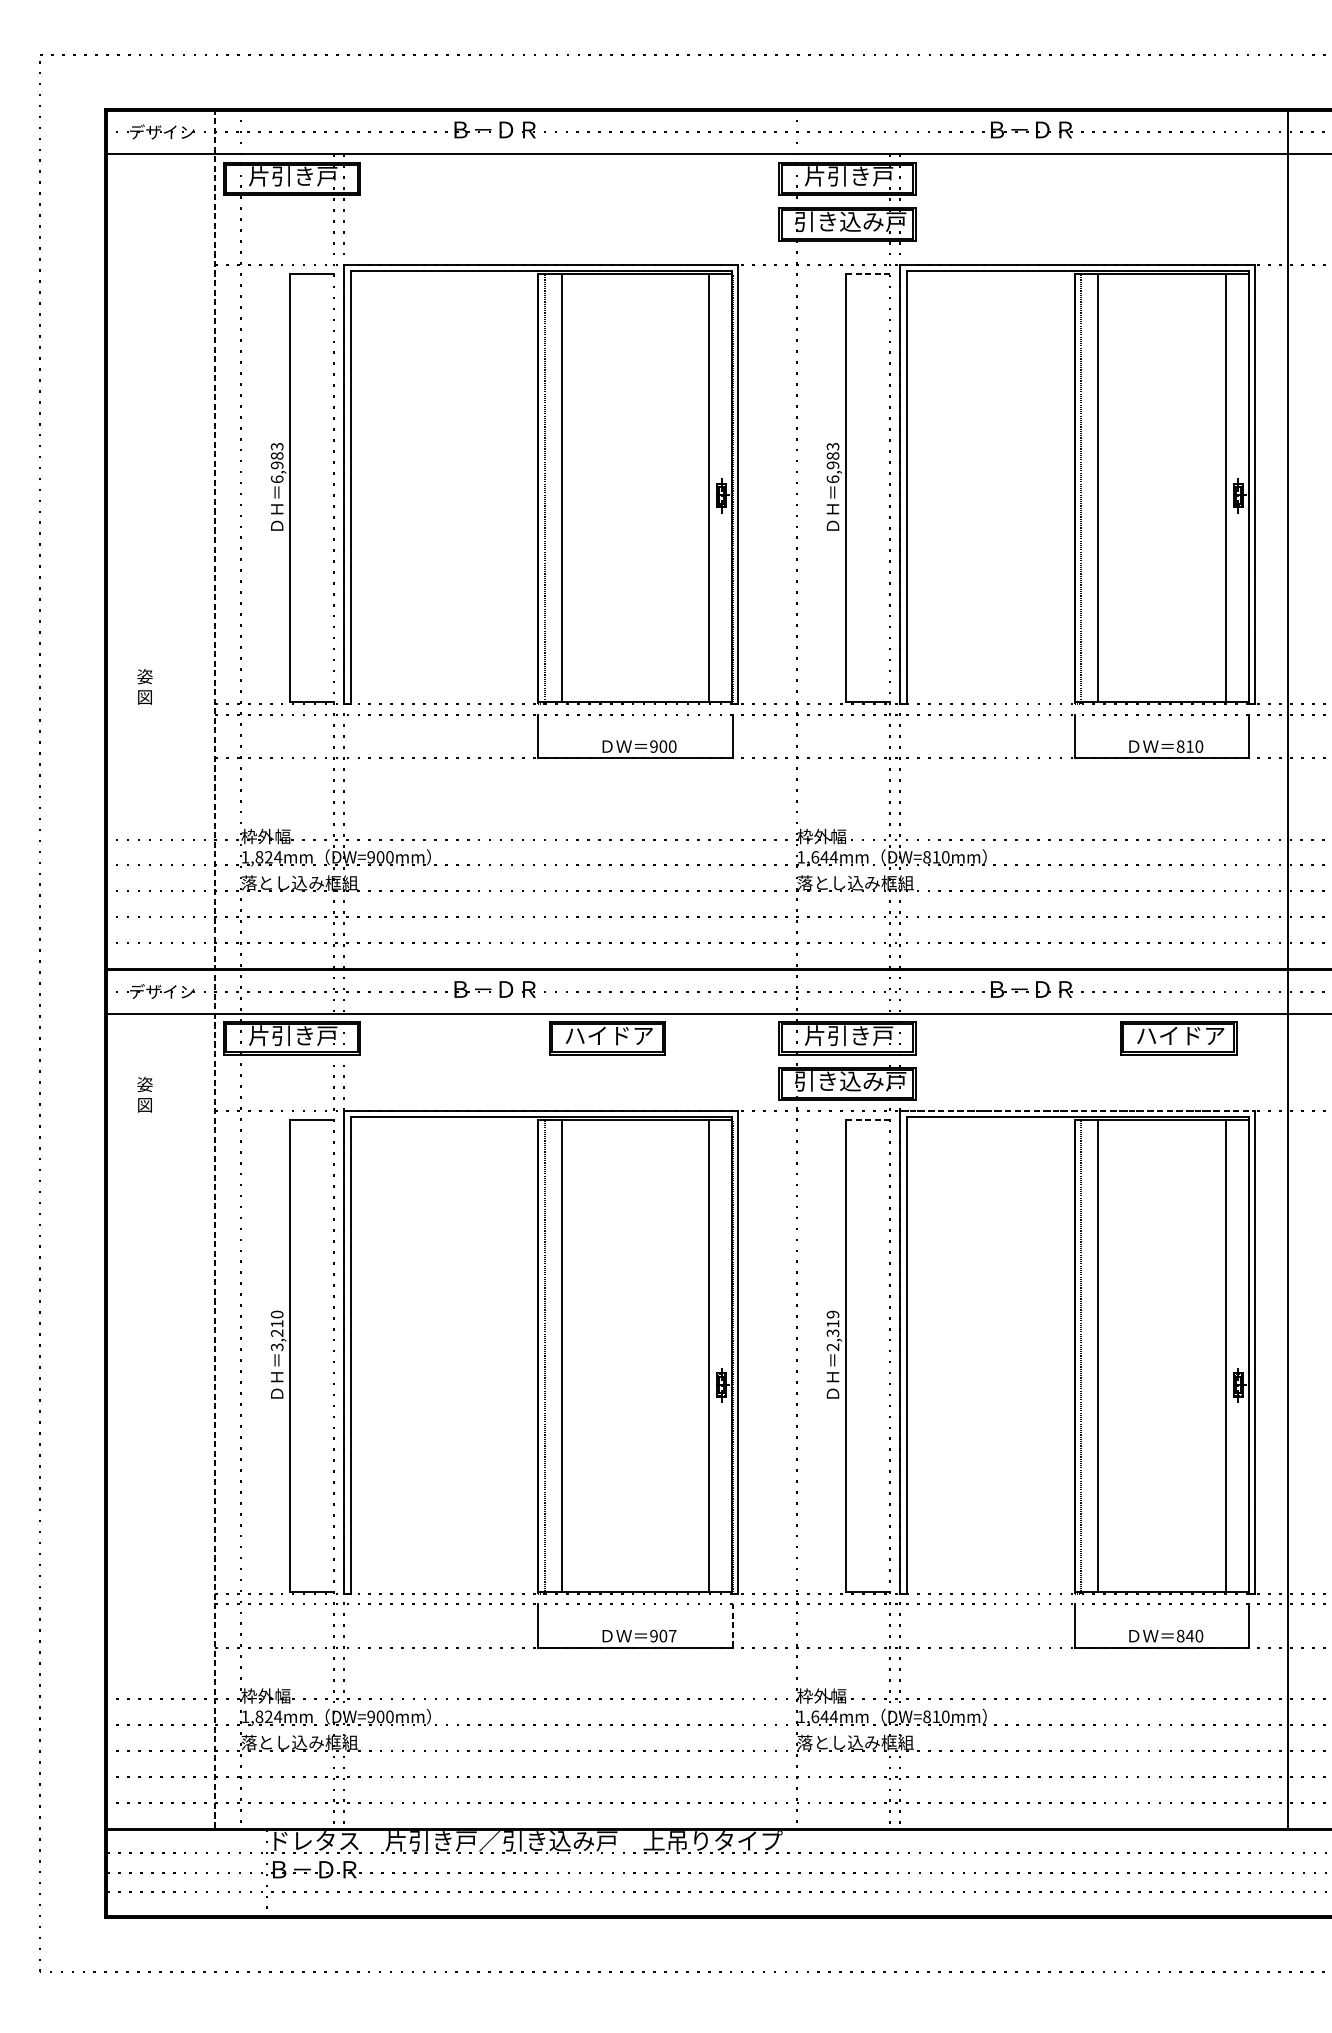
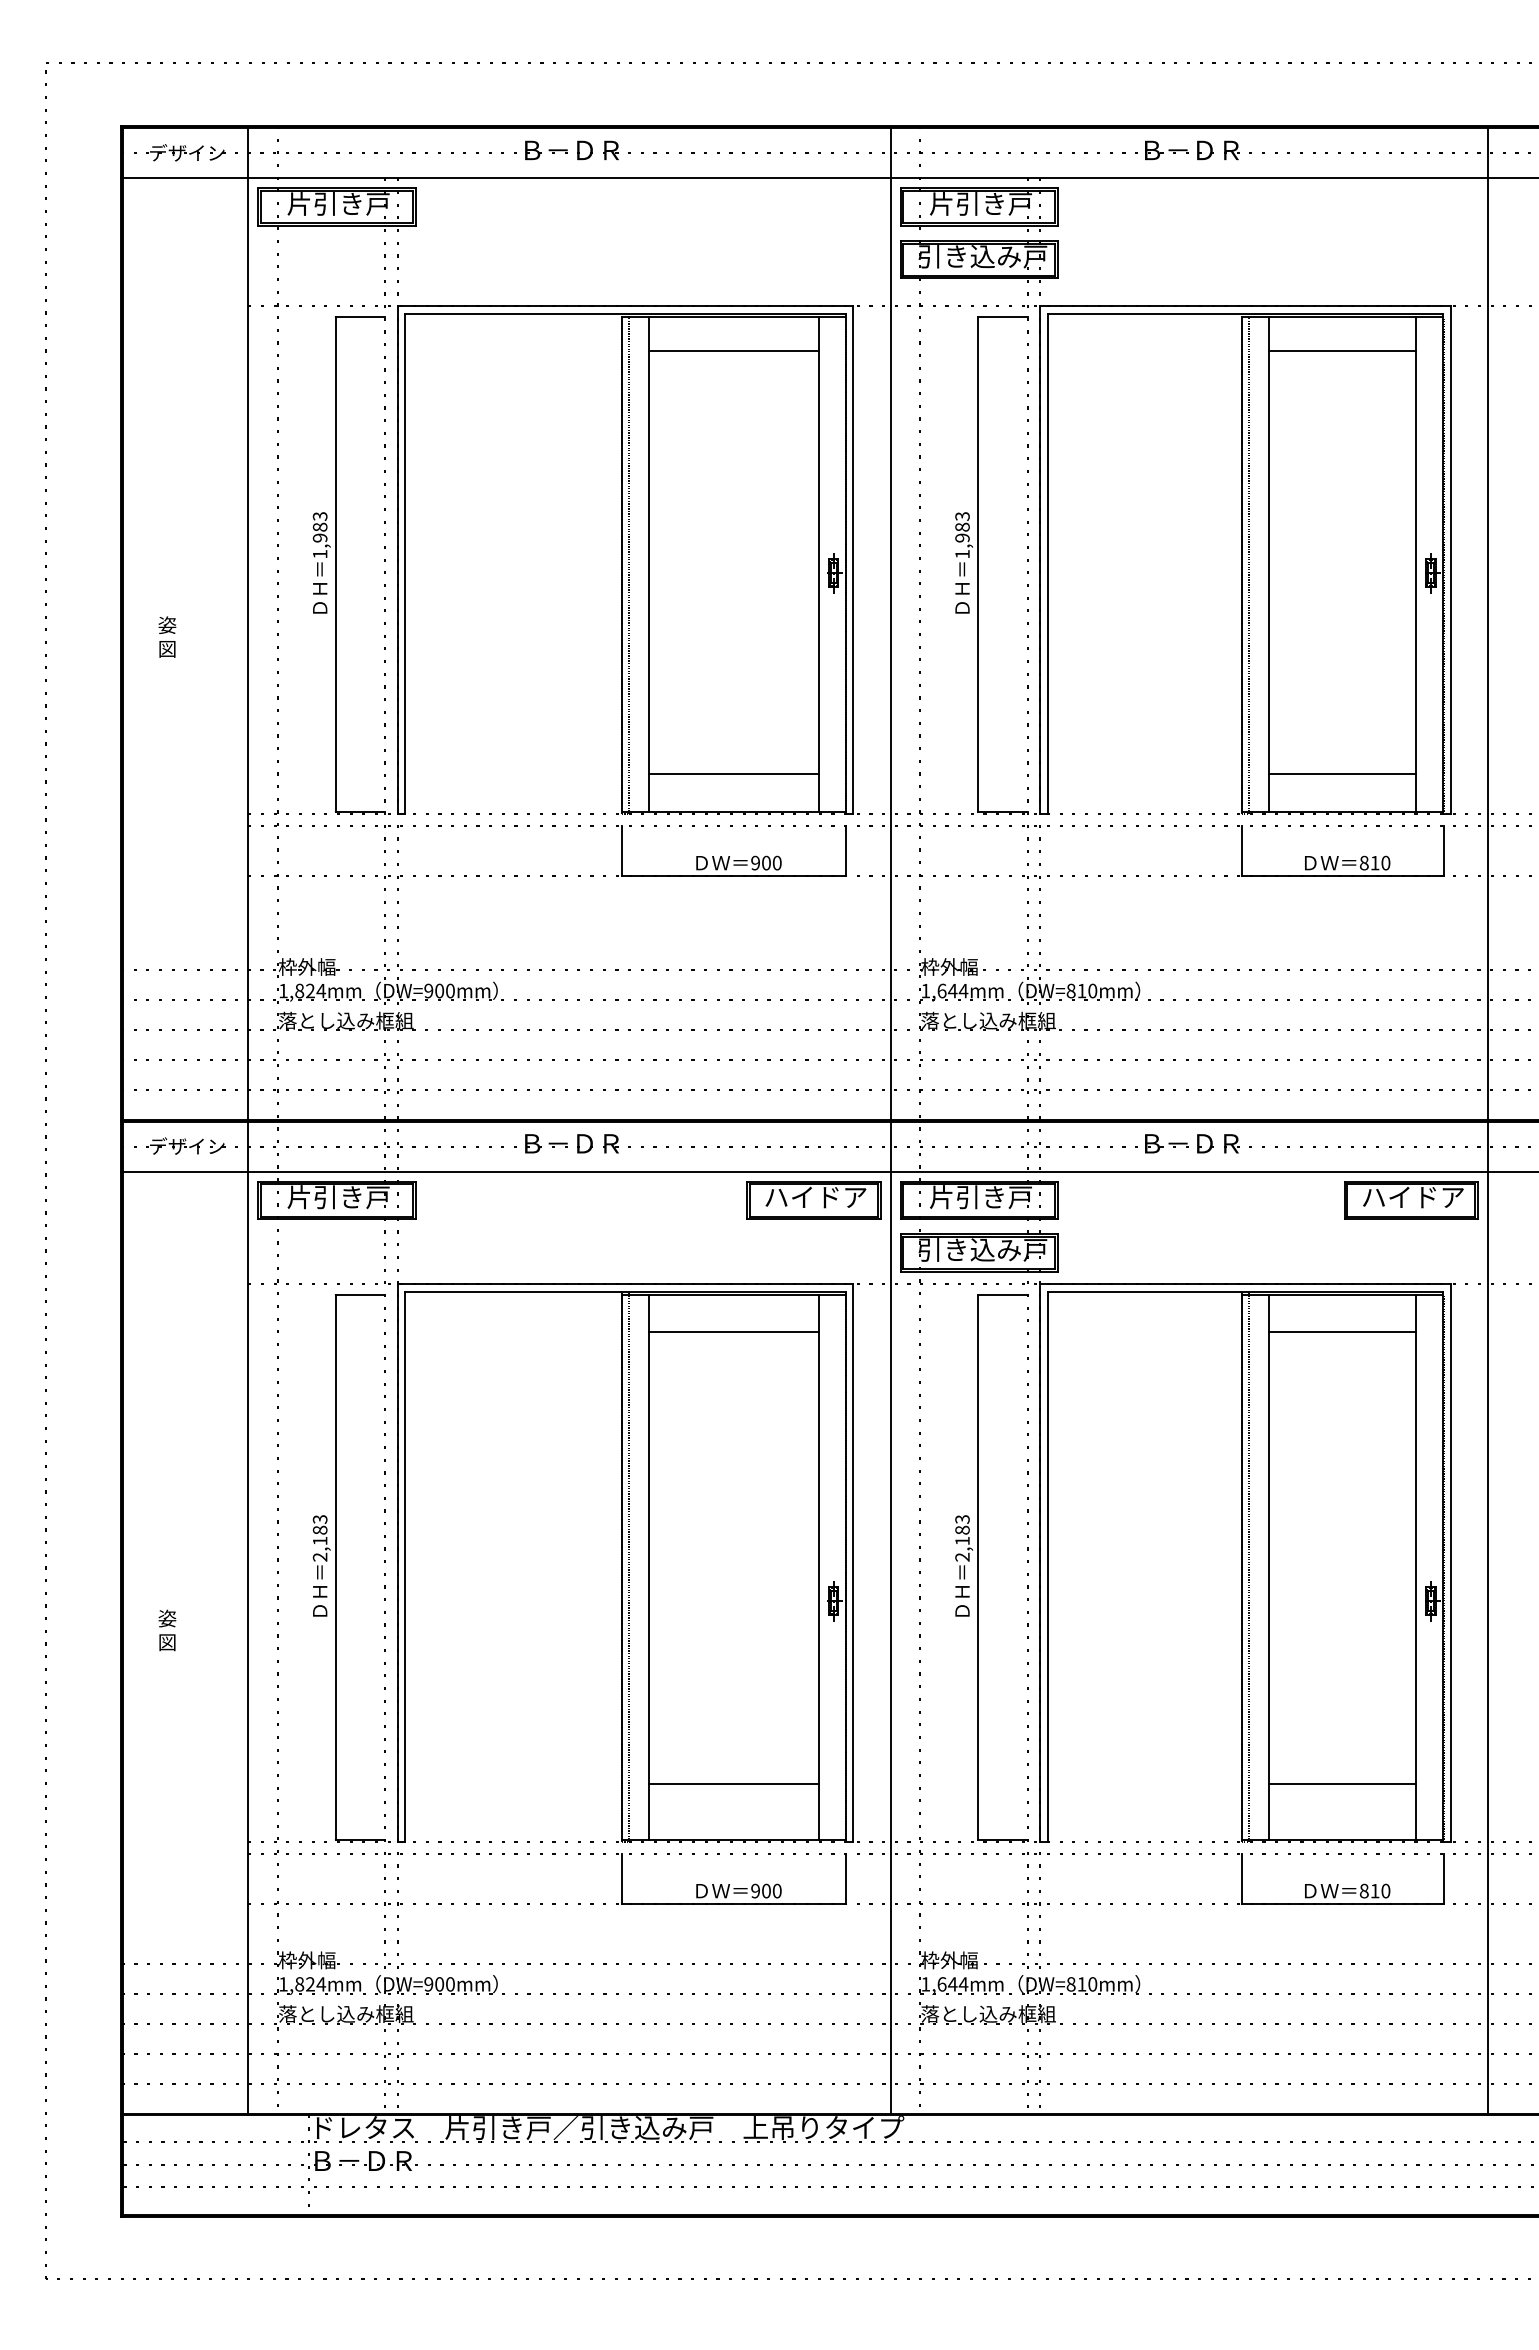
line: (867, 273) -> (1002, 316), dashed -> solid
line: (634, 303) -> (733, 350), added
line: (1161, 303) -> (1342, 350), added
text: (276, 478) -> (319, 553), 6,983 -> 1,983
text: (833, 478) -> (962, 553), 6,983 -> 1,983
line: (634, 669) -> (733, 774), added
line: (1161, 669) -> (1342, 774), added
text: (145, 686) -> (167, 636), moved
line: (215, 968) -> (248, 1119), dashed -> solid
line: (770, 968) -> (890, 1119), added
part: (607, 1038) -> (813, 1200), moved
part: (1179, 1038) -> (1411, 1200), moved
text: (145, 1094) -> (167, 1630), moved
line: (1077, 1111) -> (1245, 1284), dashed -> solid
line: (867, 1119) -> (1002, 1294), dashed -> solid
line: (634, 1152) -> (733, 1332), added
line: (1161, 1152) -> (1342, 1332), added
text: (833, 1324) -> (962, 1530), 2,319 -> 2,183
text: (276, 1331) -> (319, 1538), 3,210 -> 2,183
line: (634, 1543) -> (733, 1783), added
line: (1161, 1543) -> (1342, 1783), added
line: (732, 1626) -> (846, 1879), dashed -> solid
text: (672, 1635) -> (776, 1890), 907 -> 900
text: (1189, 1636) -> (1374, 1891), 840 -> 810

